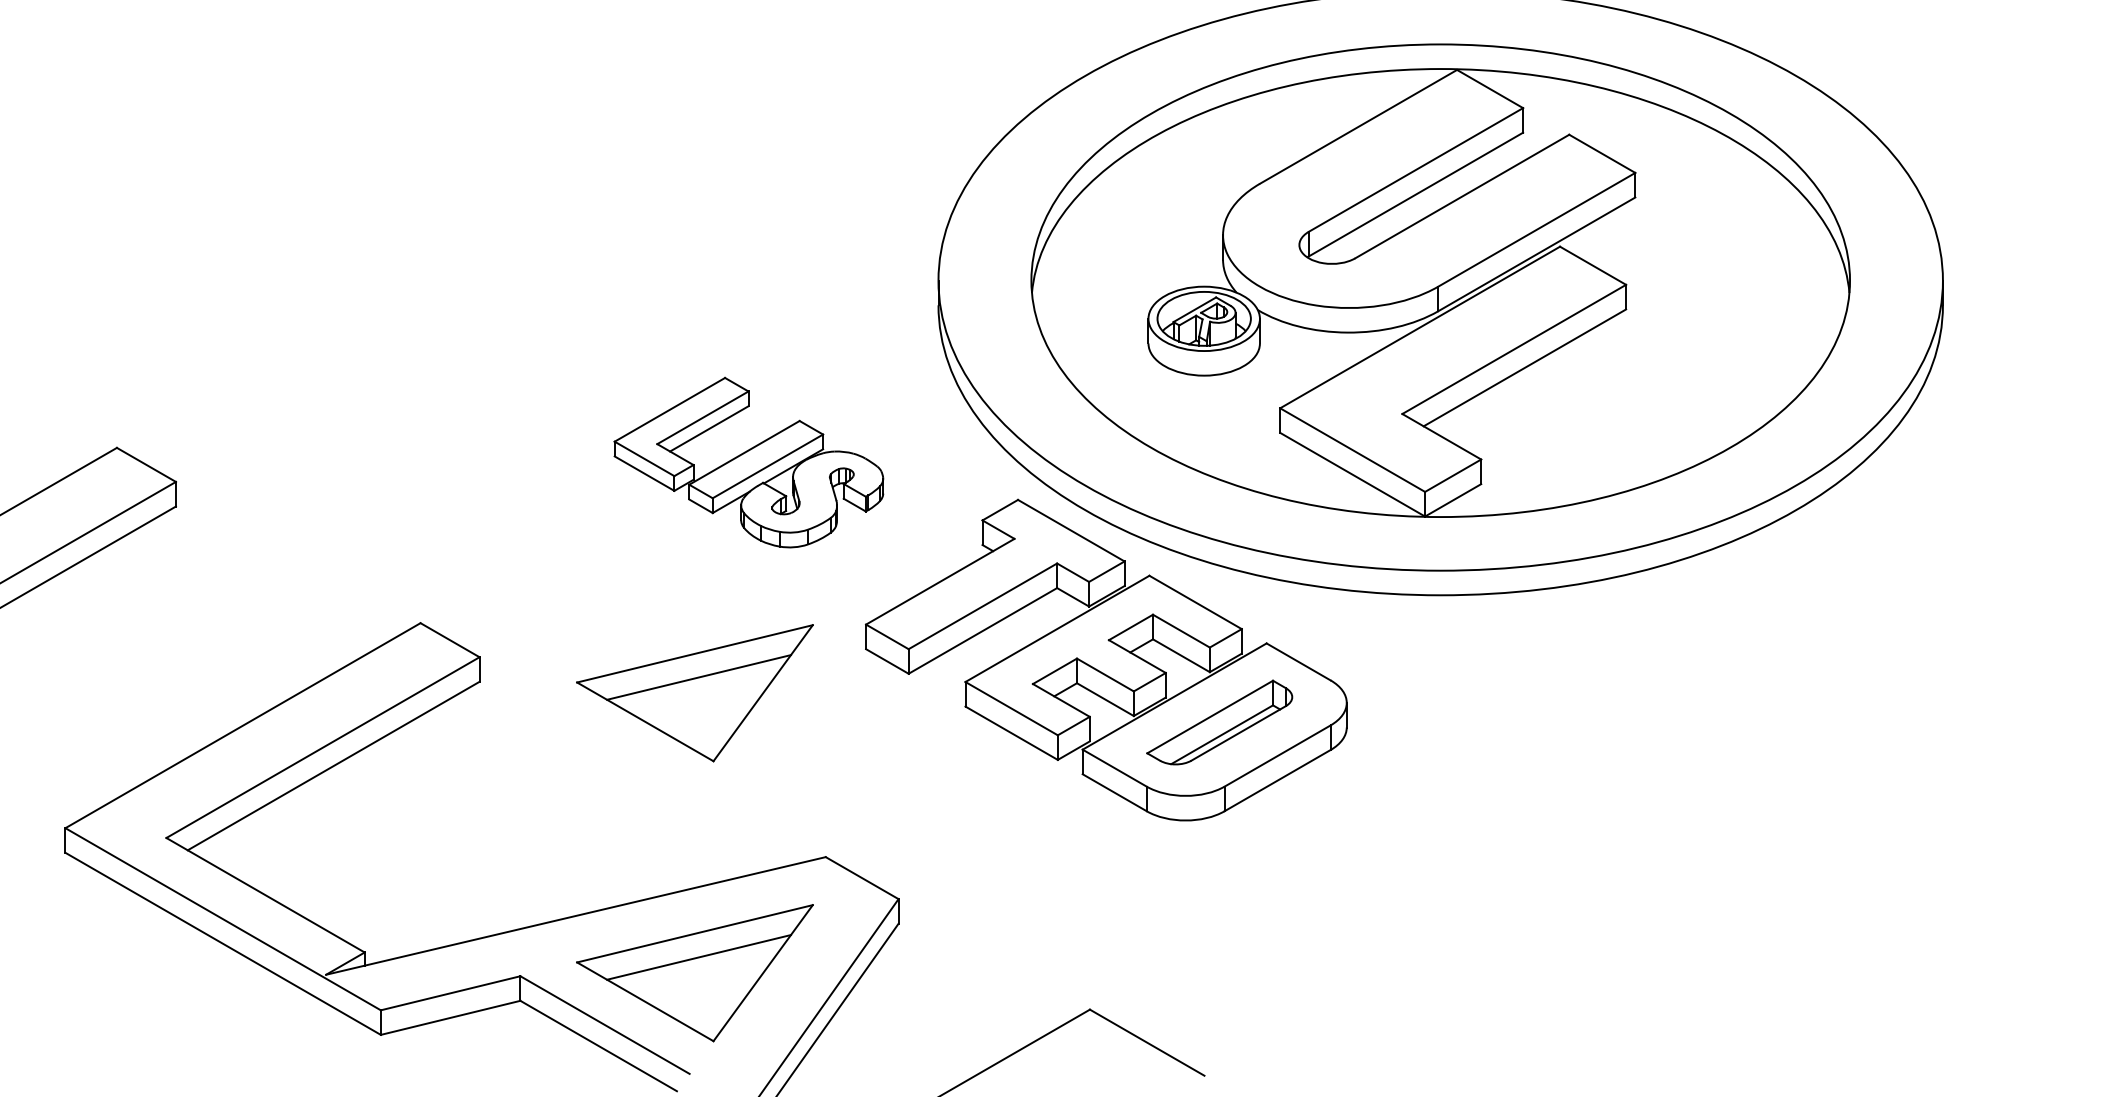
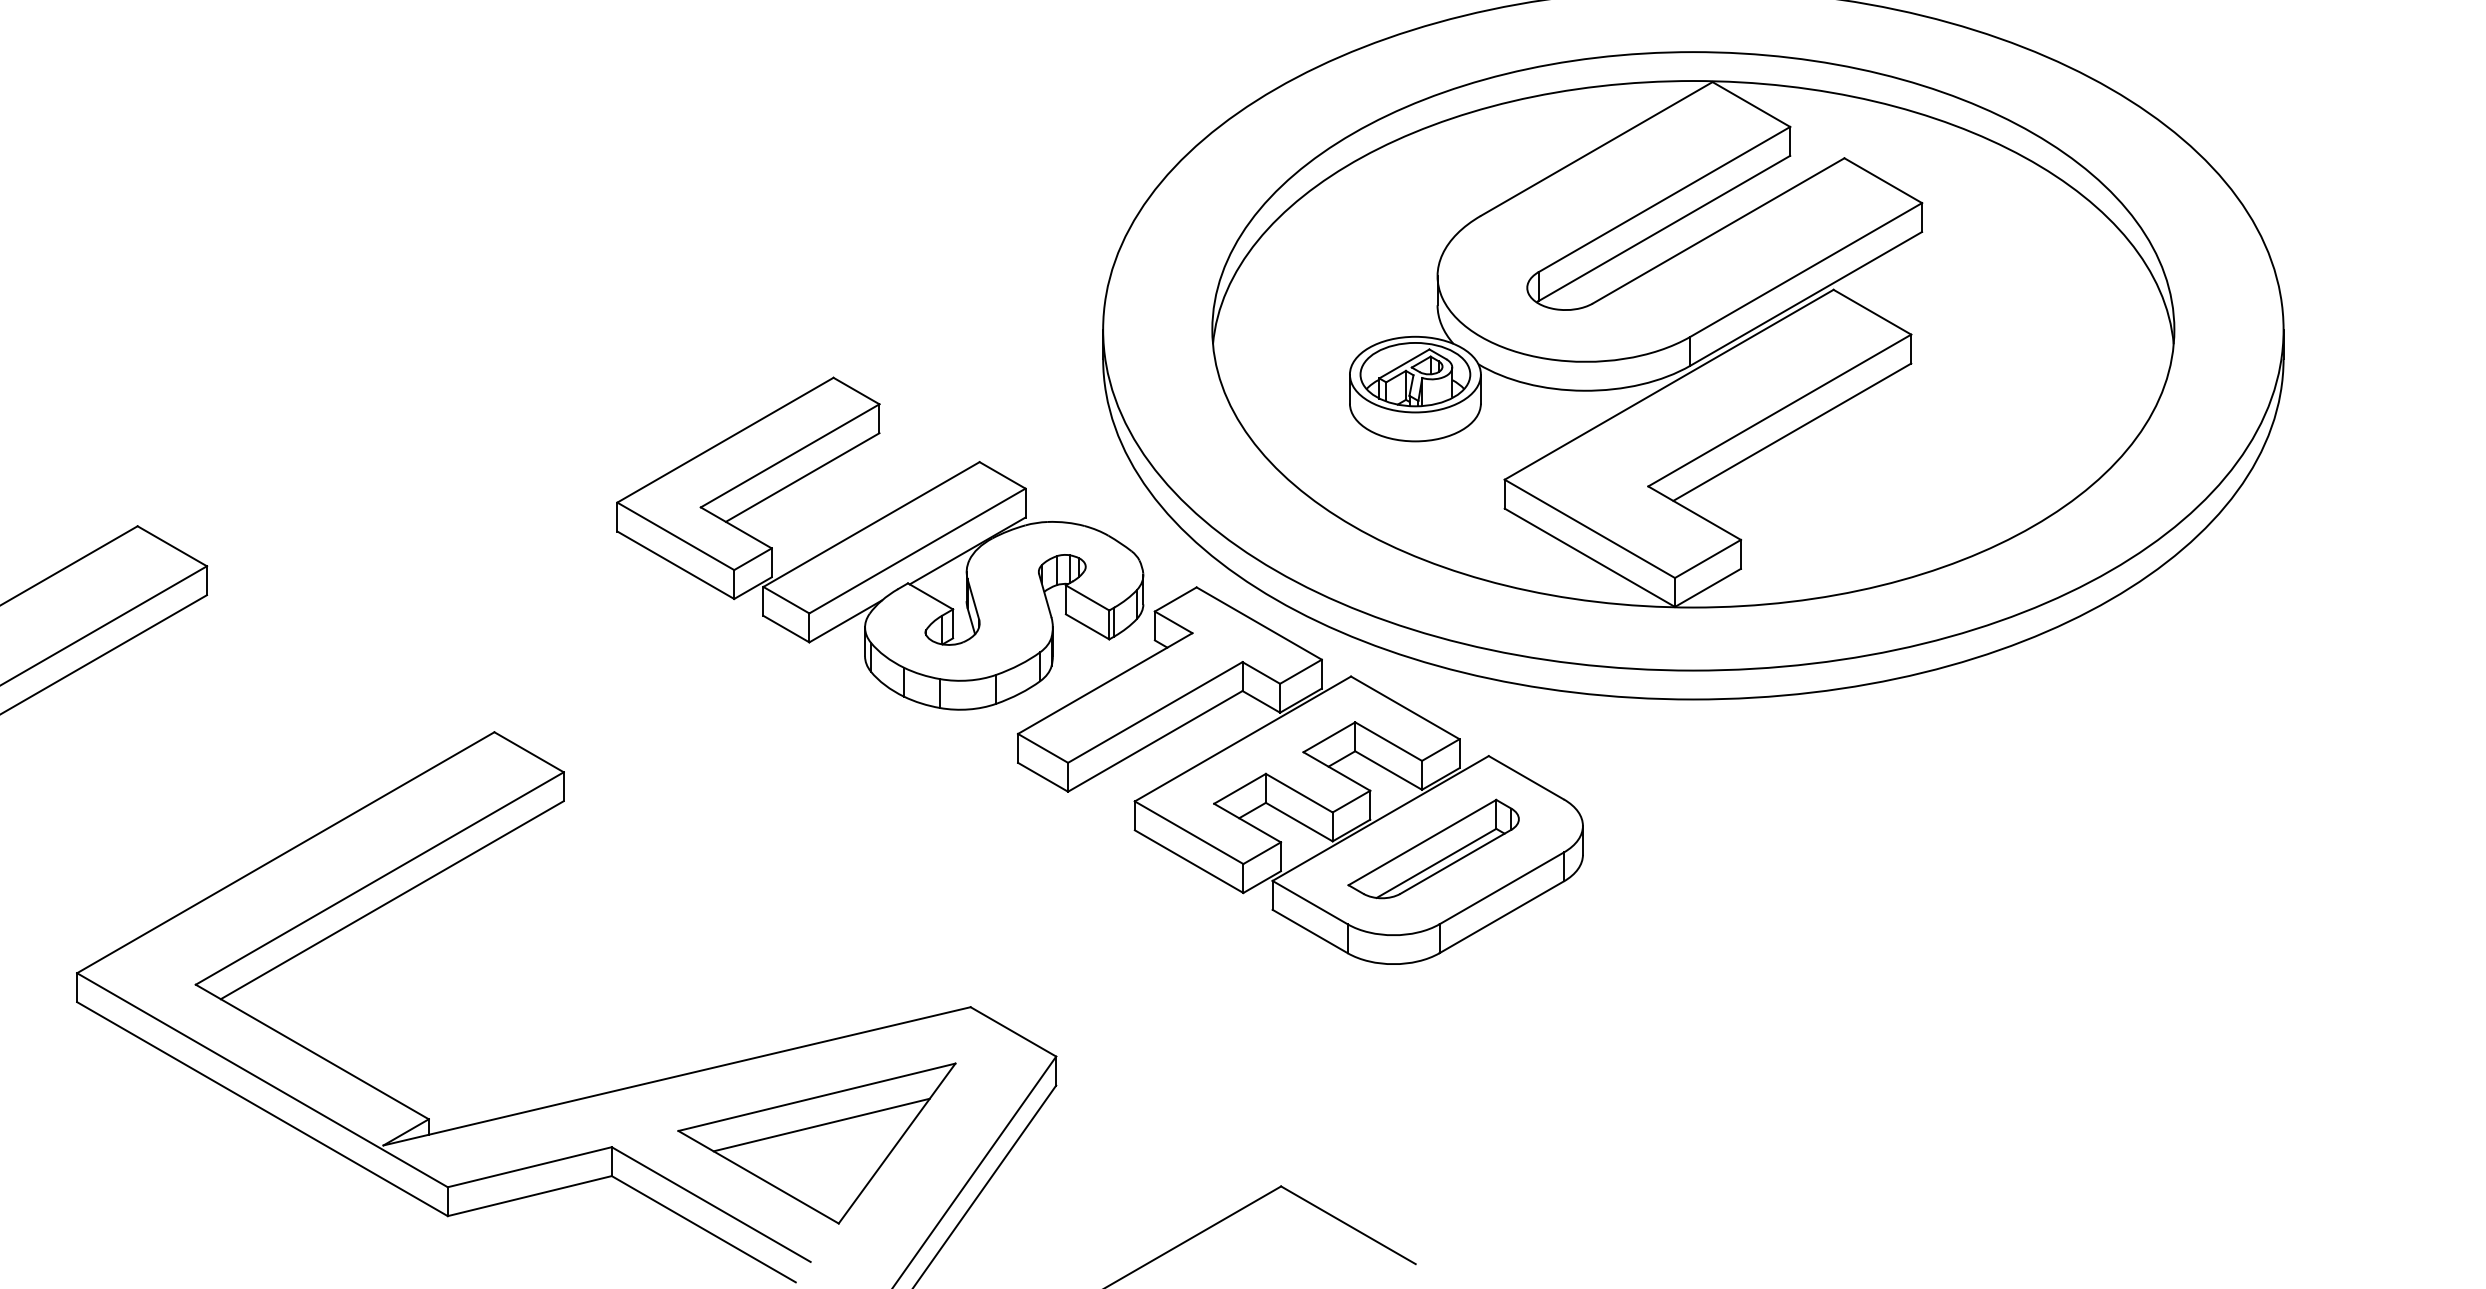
part: (749, 462) -> (880, 543), size x1.67
part: (694, 693) -> (816, 814), removed

